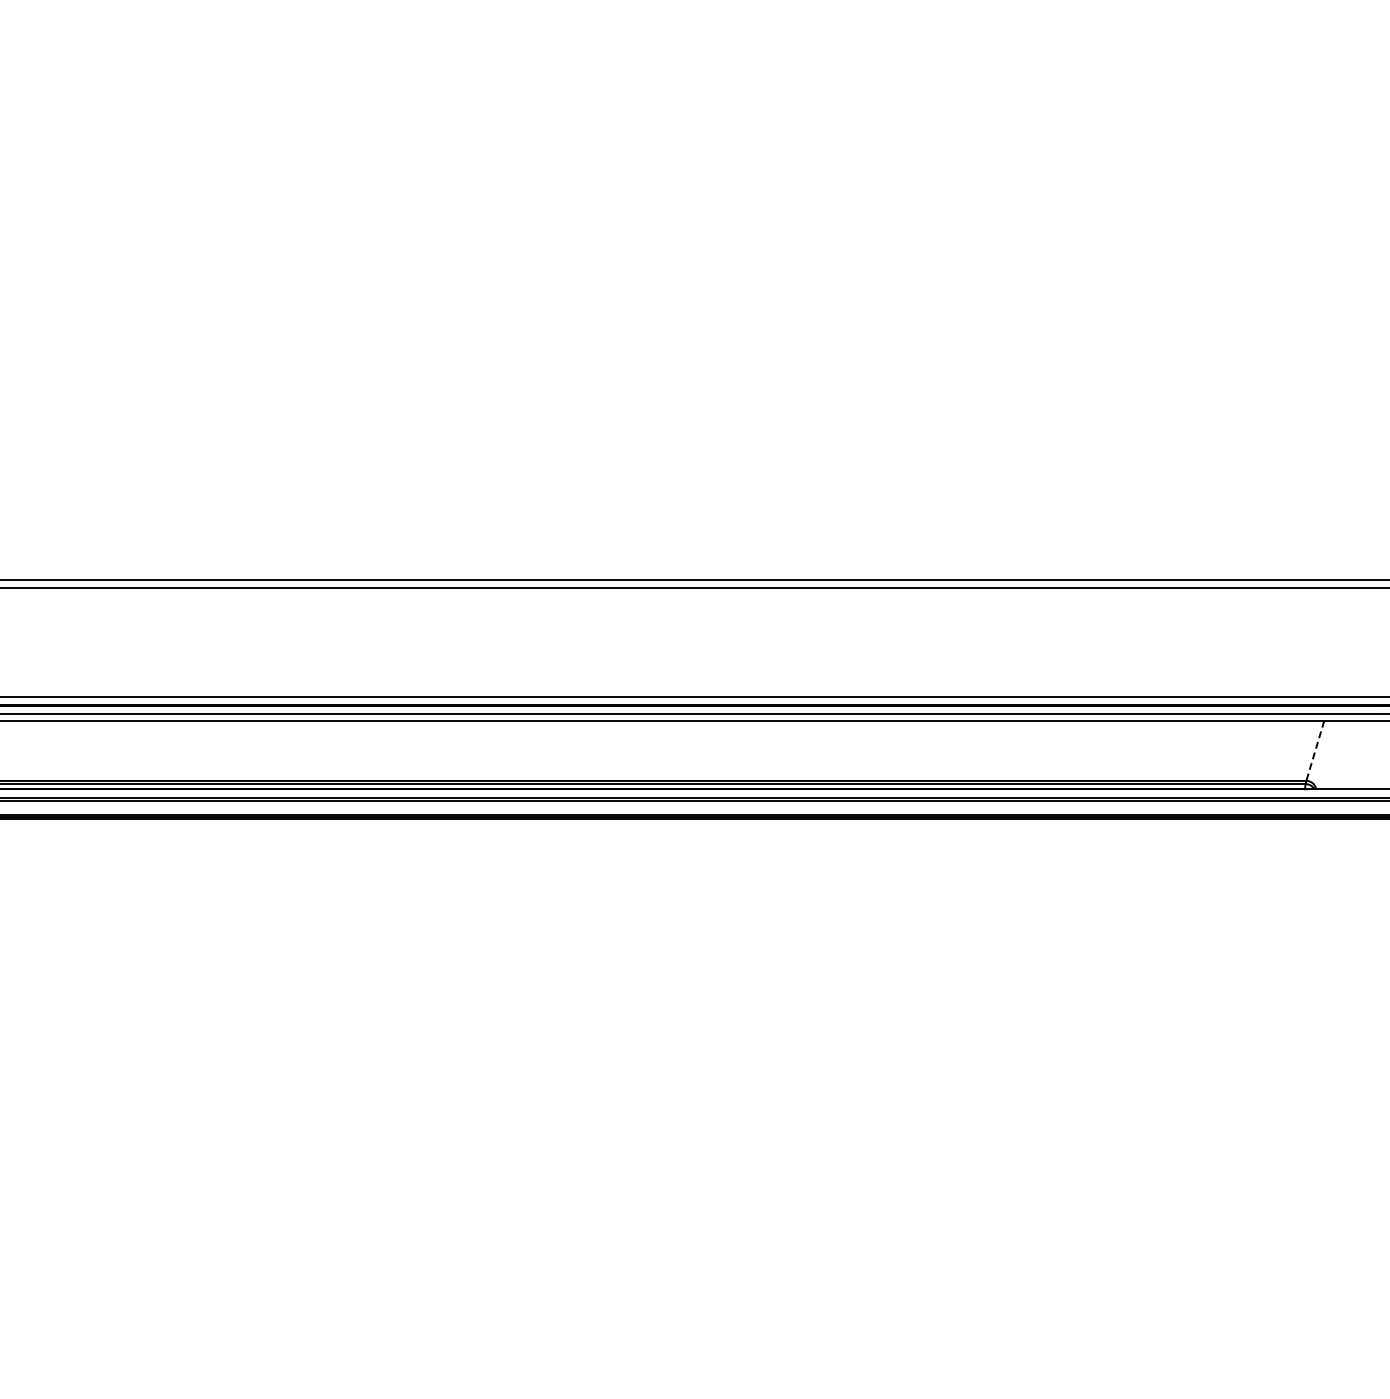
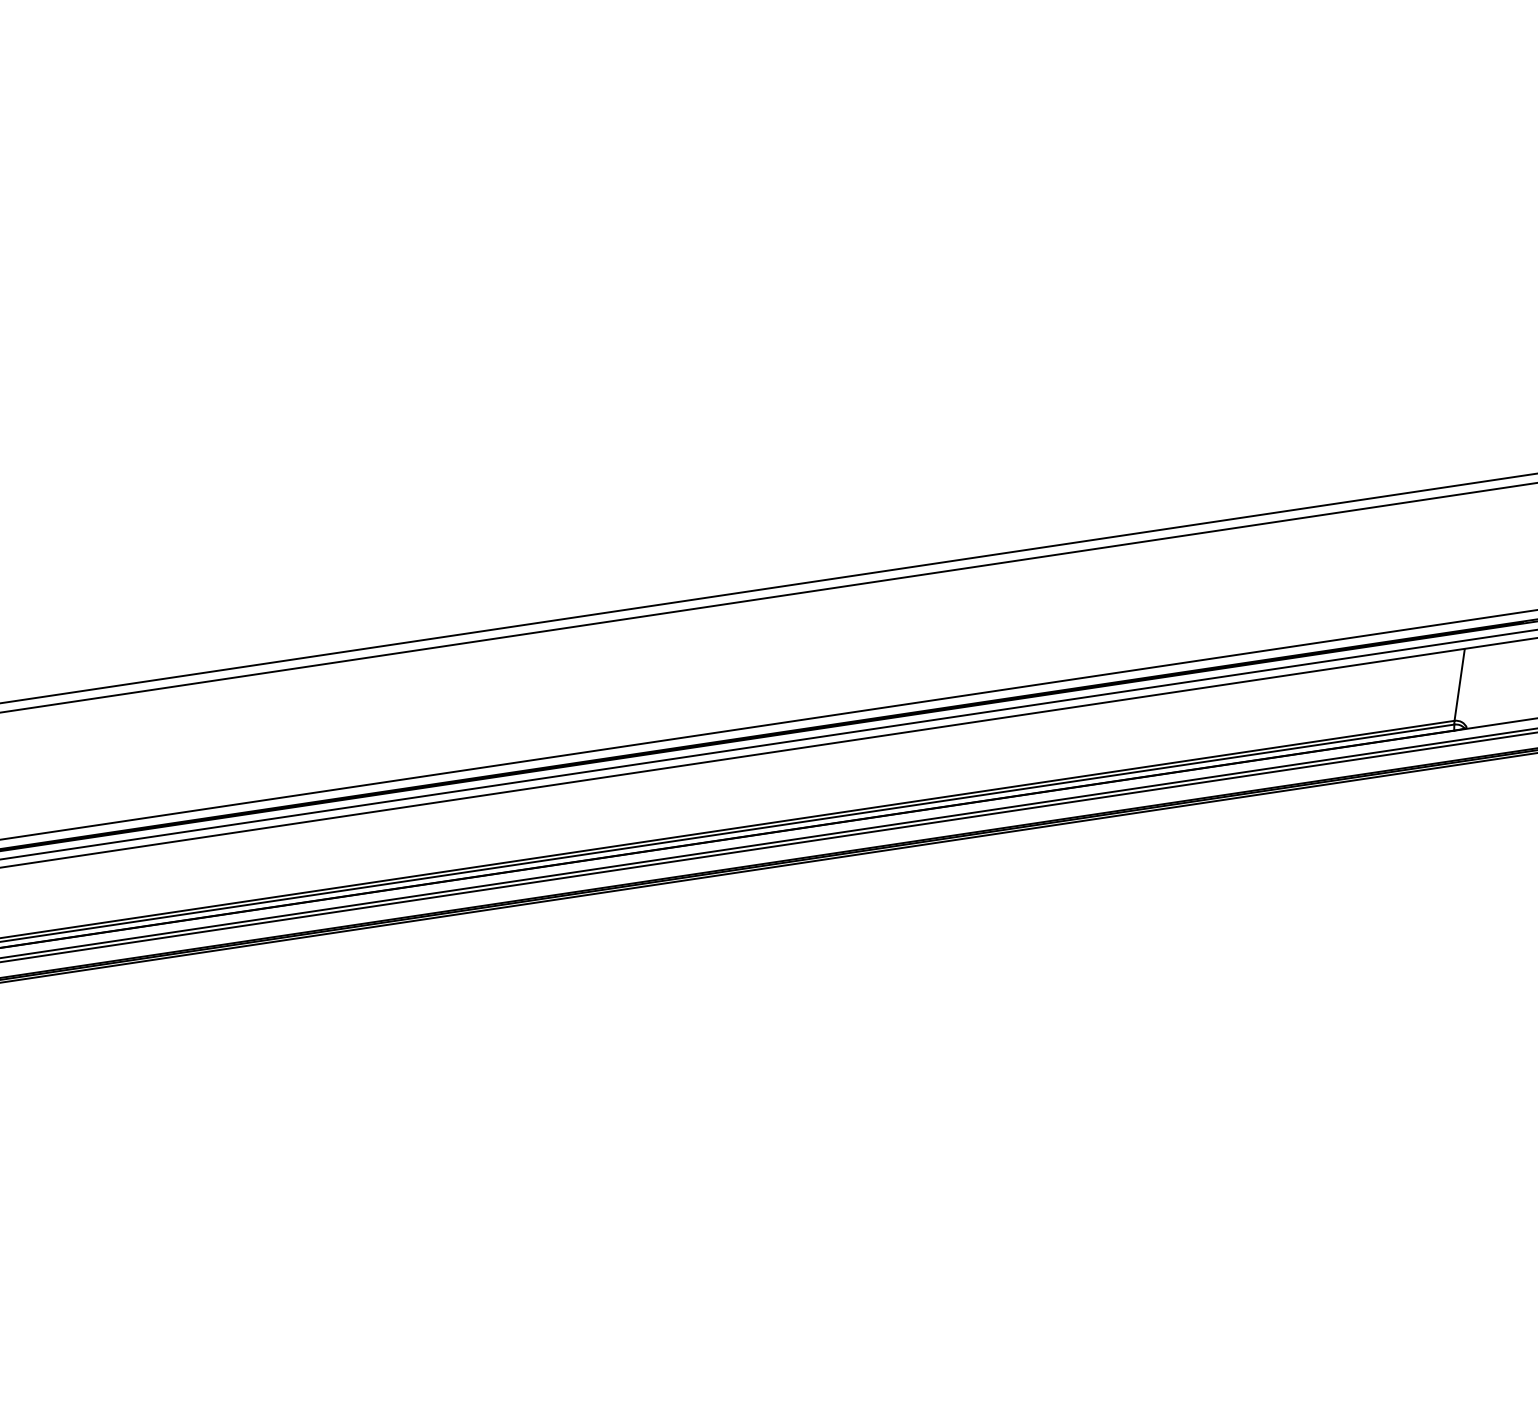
line: (1315, 751) -> (1459, 685), dashed -> solid

